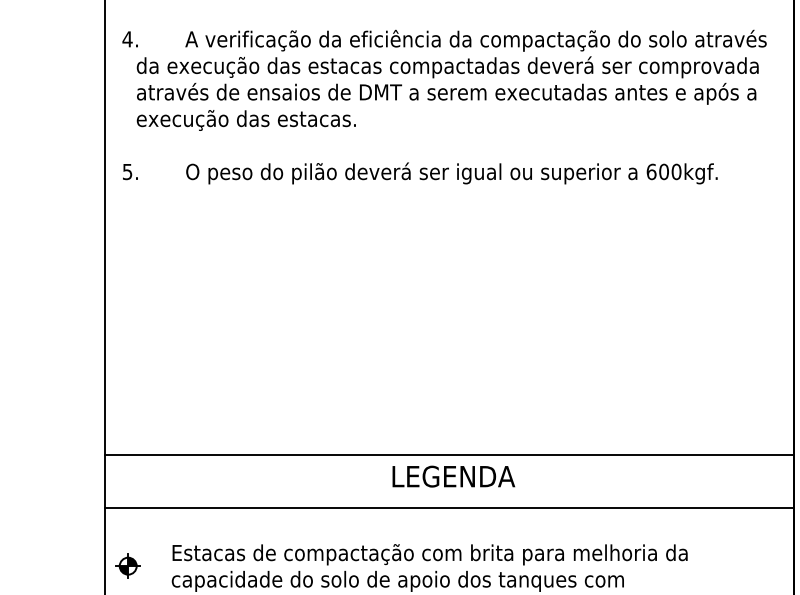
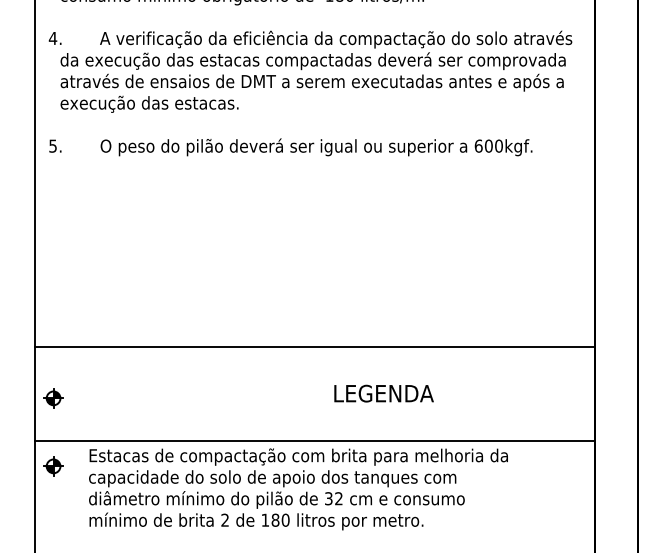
line: (449, 454) -> (314, 346), moved
text: (453, 476) -> (383, 393), moved
part: (128, 482) -> (53, 398), added
line: (449, 507) -> (314, 440), moved

